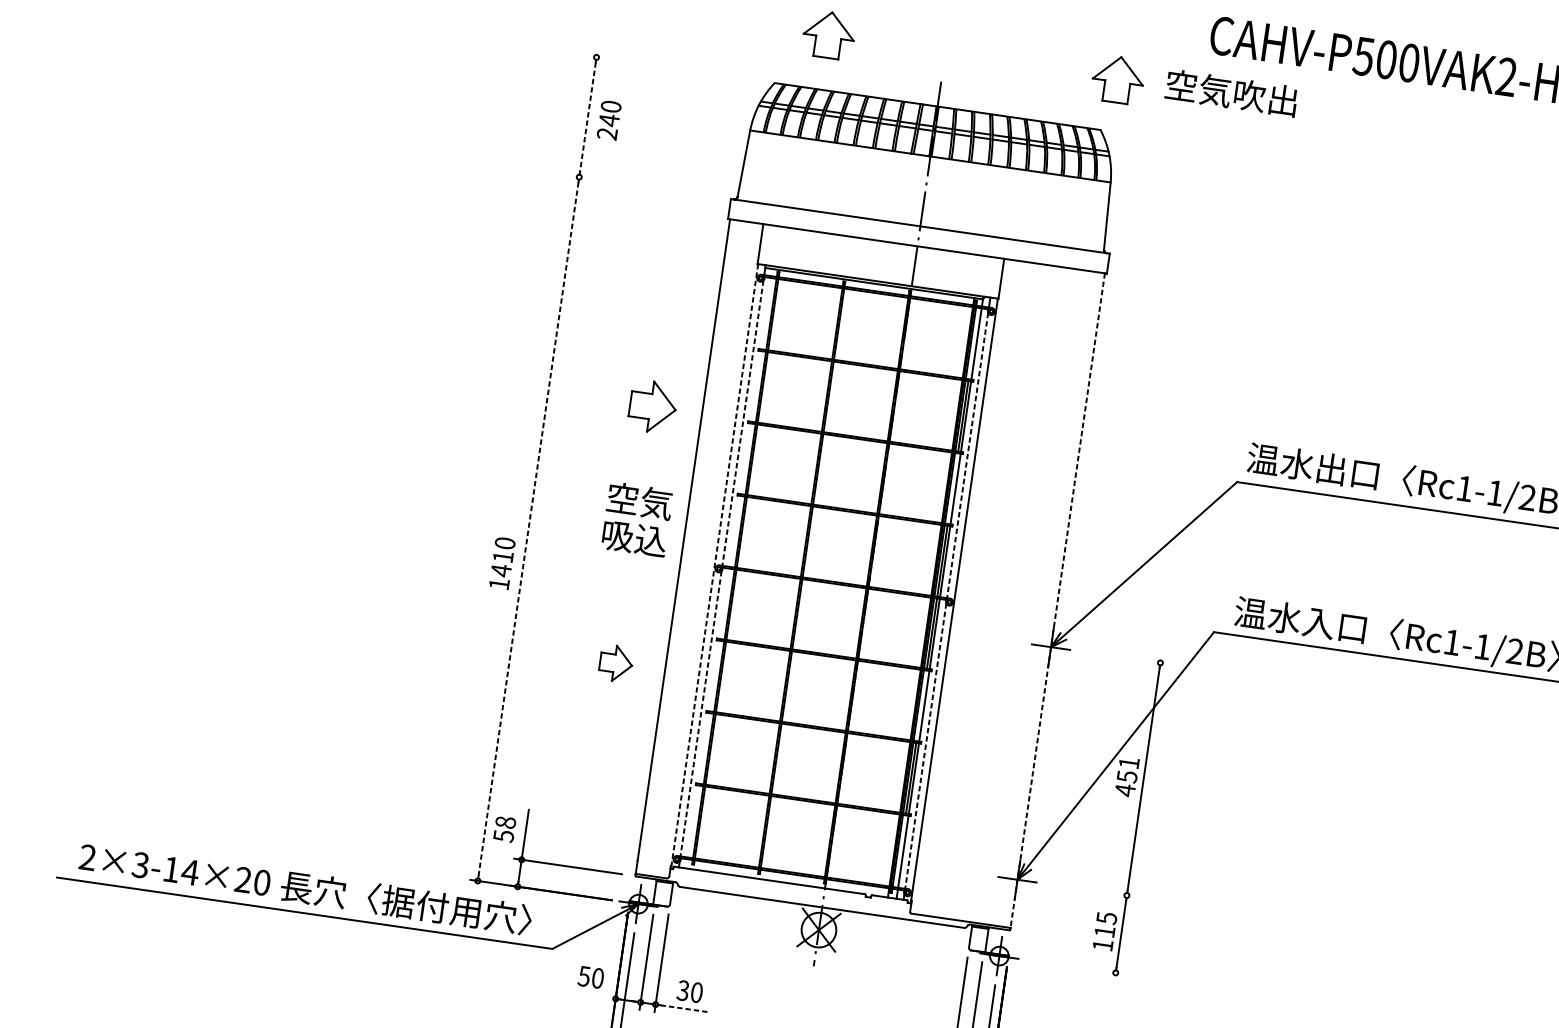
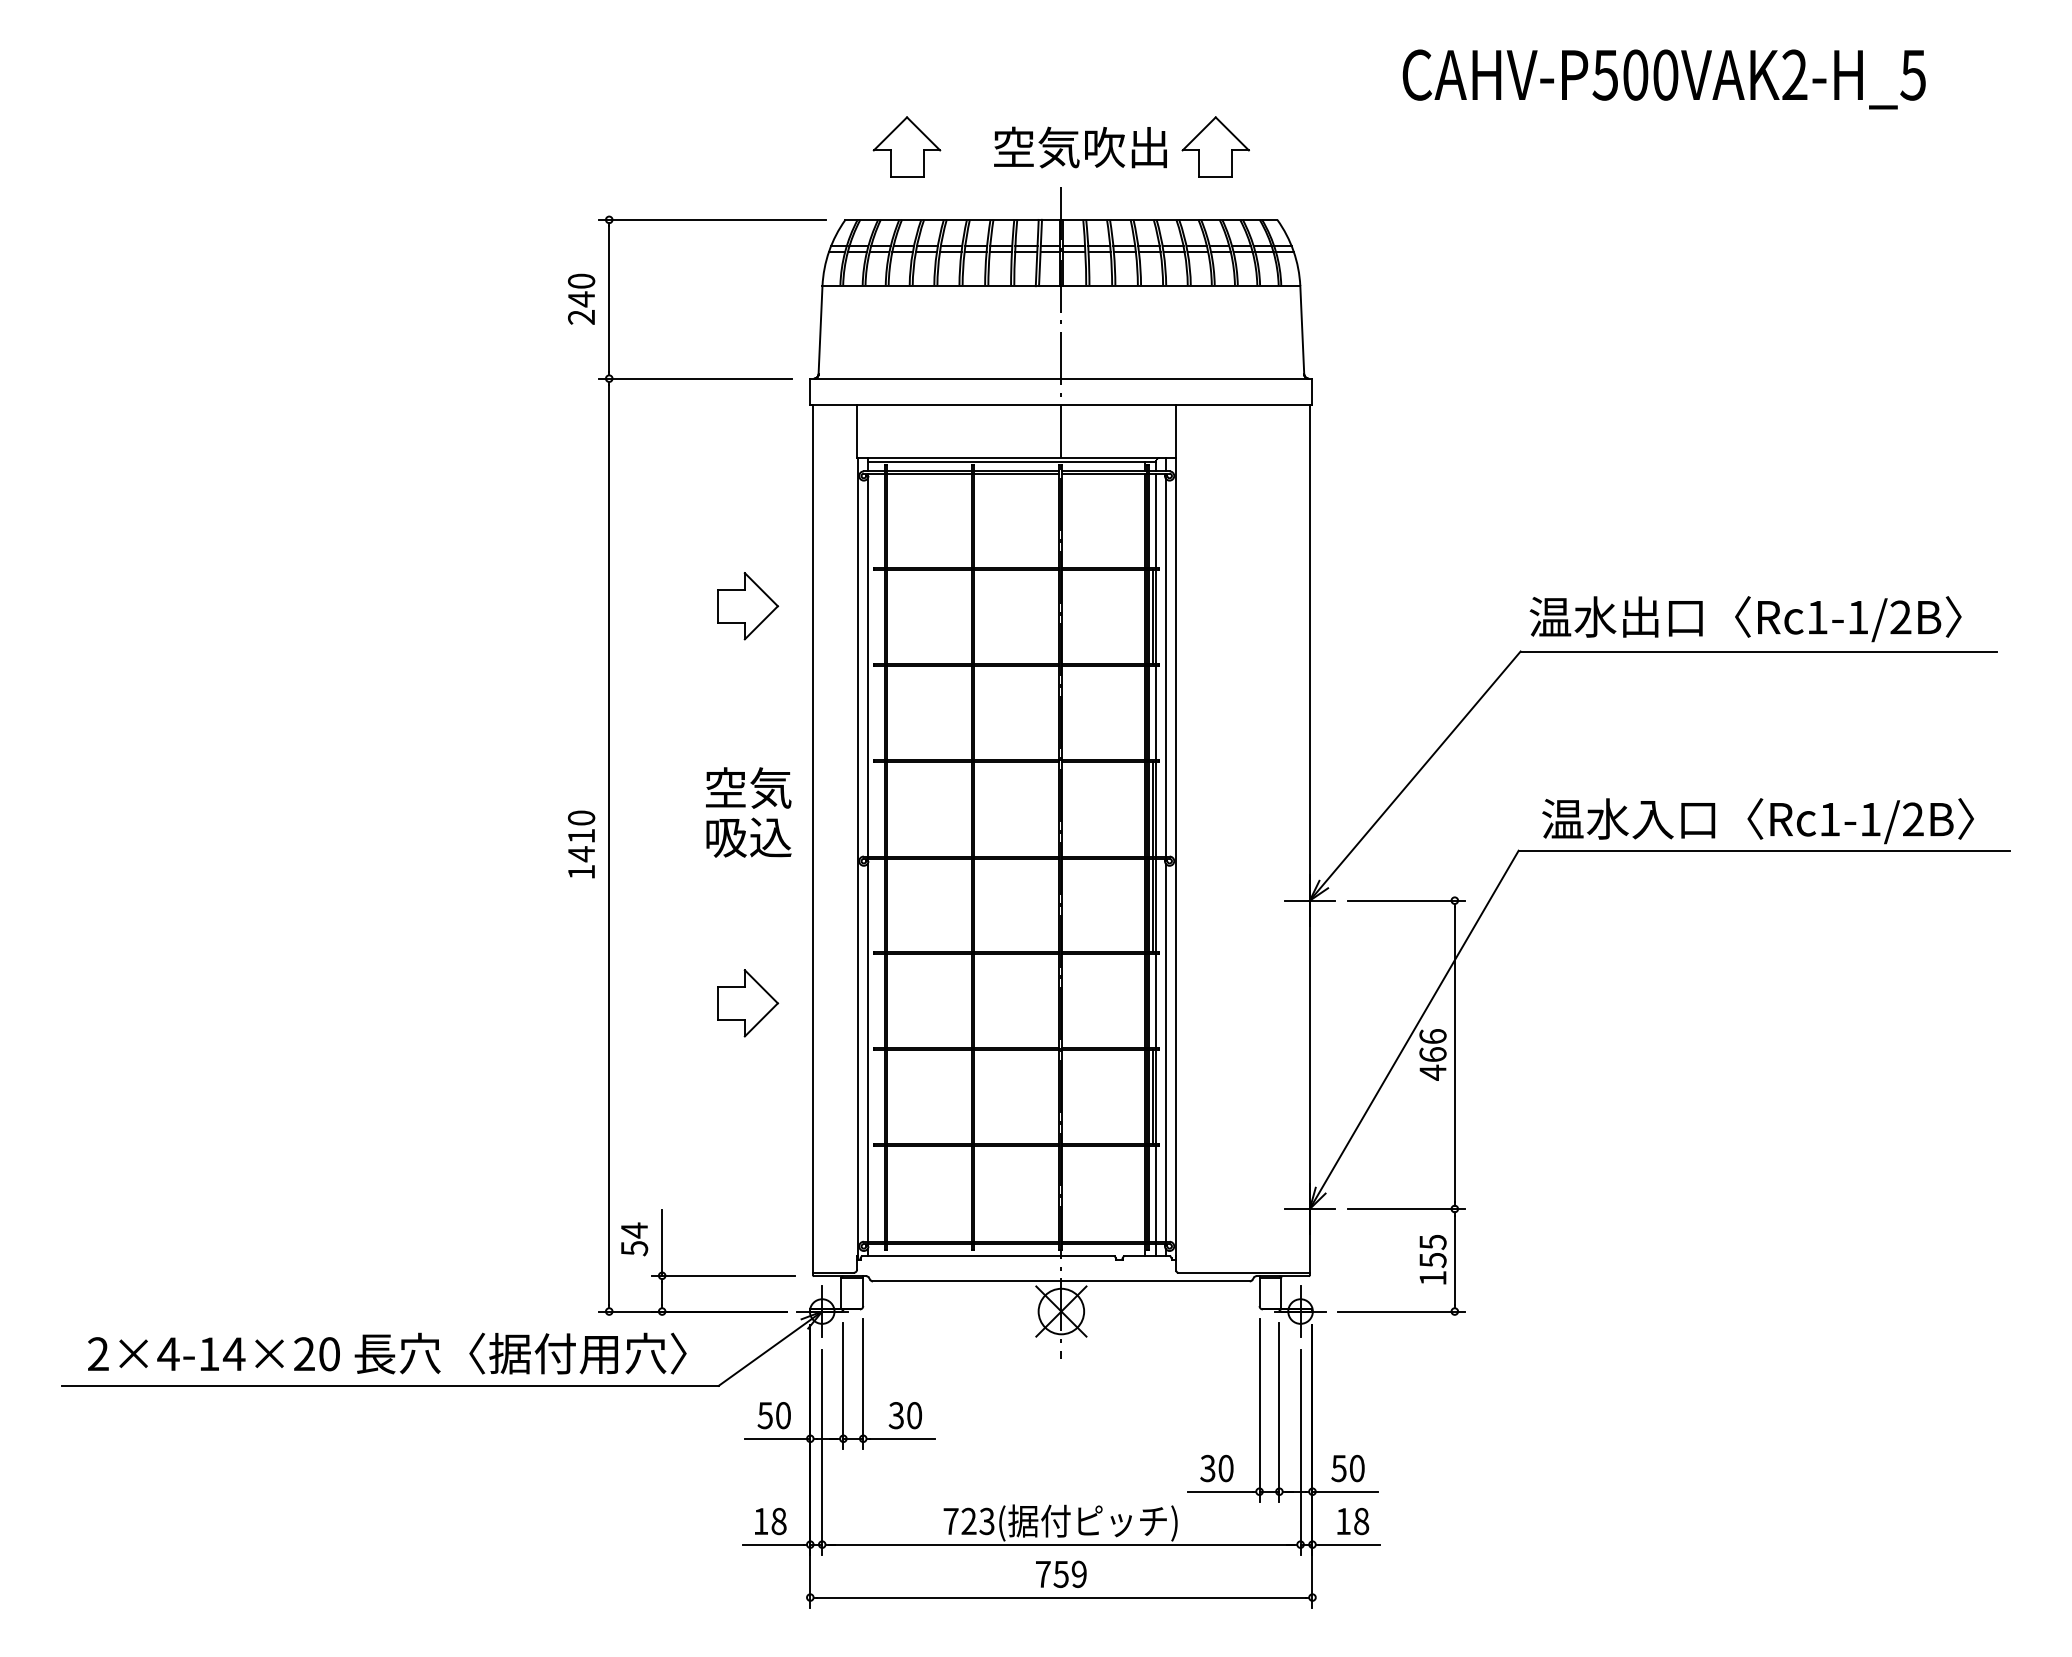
line: (674, 68) -> (712, 219), added
part: (1118, 79) -> (1215, 146), moved
text: (1231, 93) -> (1080, 147), moved
line: (588, 117) -> (609, 299), dashed -> solid
text: (609, 119) -> (581, 298), moved
line: (644, 186) -> (695, 378), added
part: (653, 407) -> (748, 606), moved
line: (742, 423) -> (867, 667), dashed -> solid
line: (967, 455) -> (1165, 667), dashed -> solid
line: (528, 529) -> (609, 845), dashed -> solid
text: (502, 563) -> (581, 844), moved
line: (714, 566) -> (857, 858), dashed -> solid
line: (1057, 600) -> (1309, 838), dashed -> solid
line: (1123, 657) -> (1406, 900), added
part: (616, 663) -> (748, 1003), size x1.43
line: (700, 714) -> (867, 1053), dashed -> solid
line: (925, 746) -> (1165, 1053), dashed -> solid
text: (1127, 769) -> (1432, 1045), 451 -> 466
text: (505, 822) -> (634, 1230), 58 -> 54
text: (140, 865) -> (168, 1354), 2×3-14×20 -> 2×4-14×20
line: (1090, 890) -> (1406, 1209), added
text: (1104, 931) -> (1432, 1260), 115 -> 155
line: (1075, 967) -> (1401, 1311), added
line: (590, 995) -> (777, 1438), added
line: (685, 1008) -> (902, 1438), dashed -> solid

